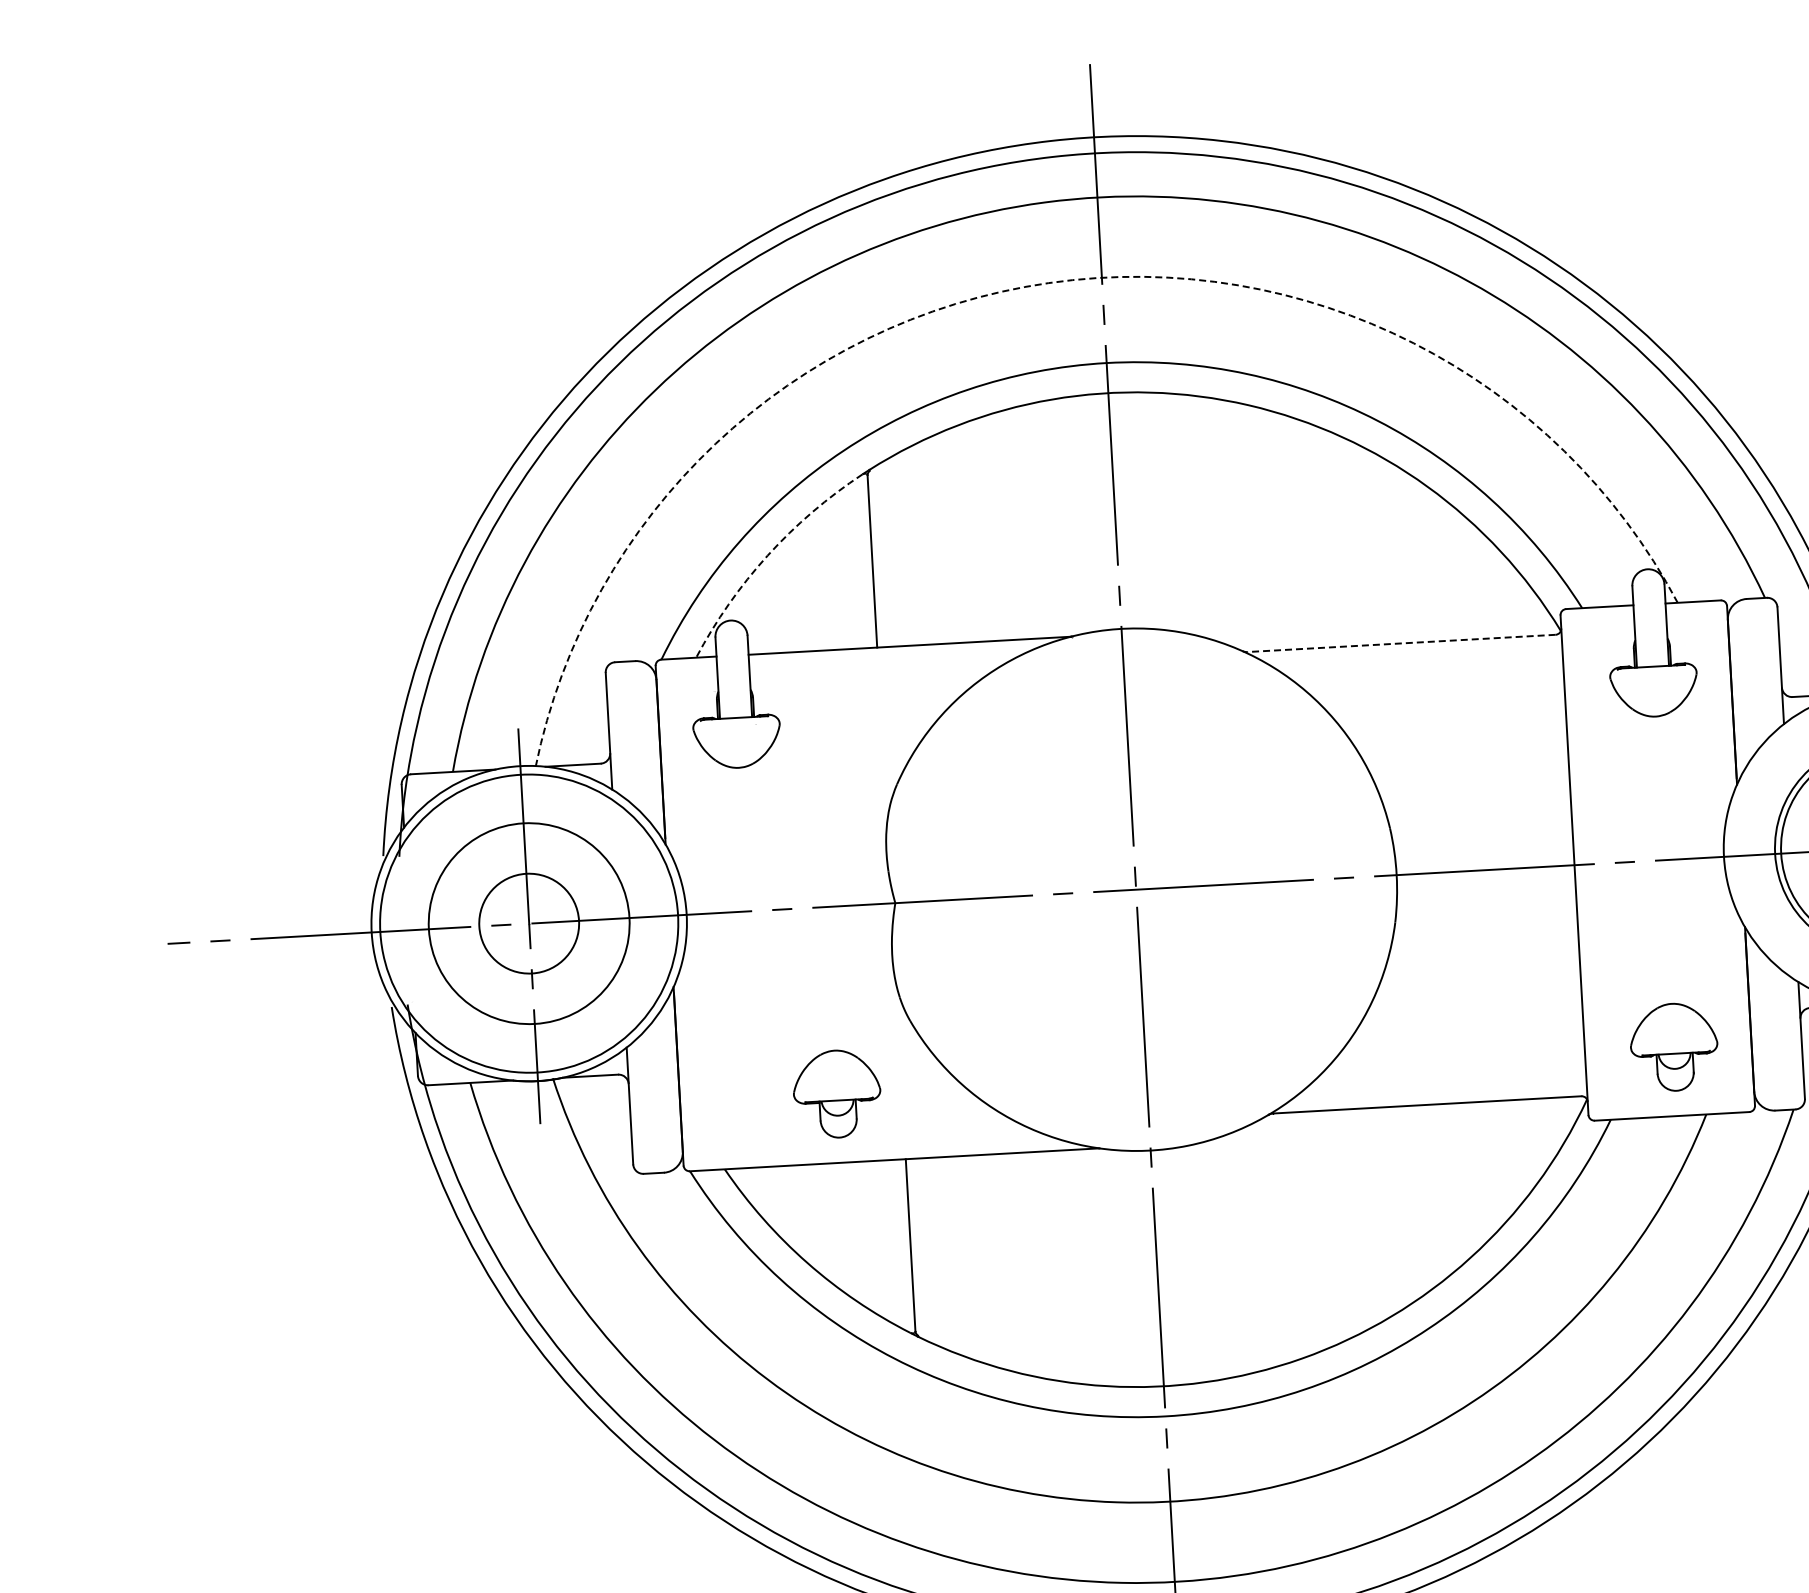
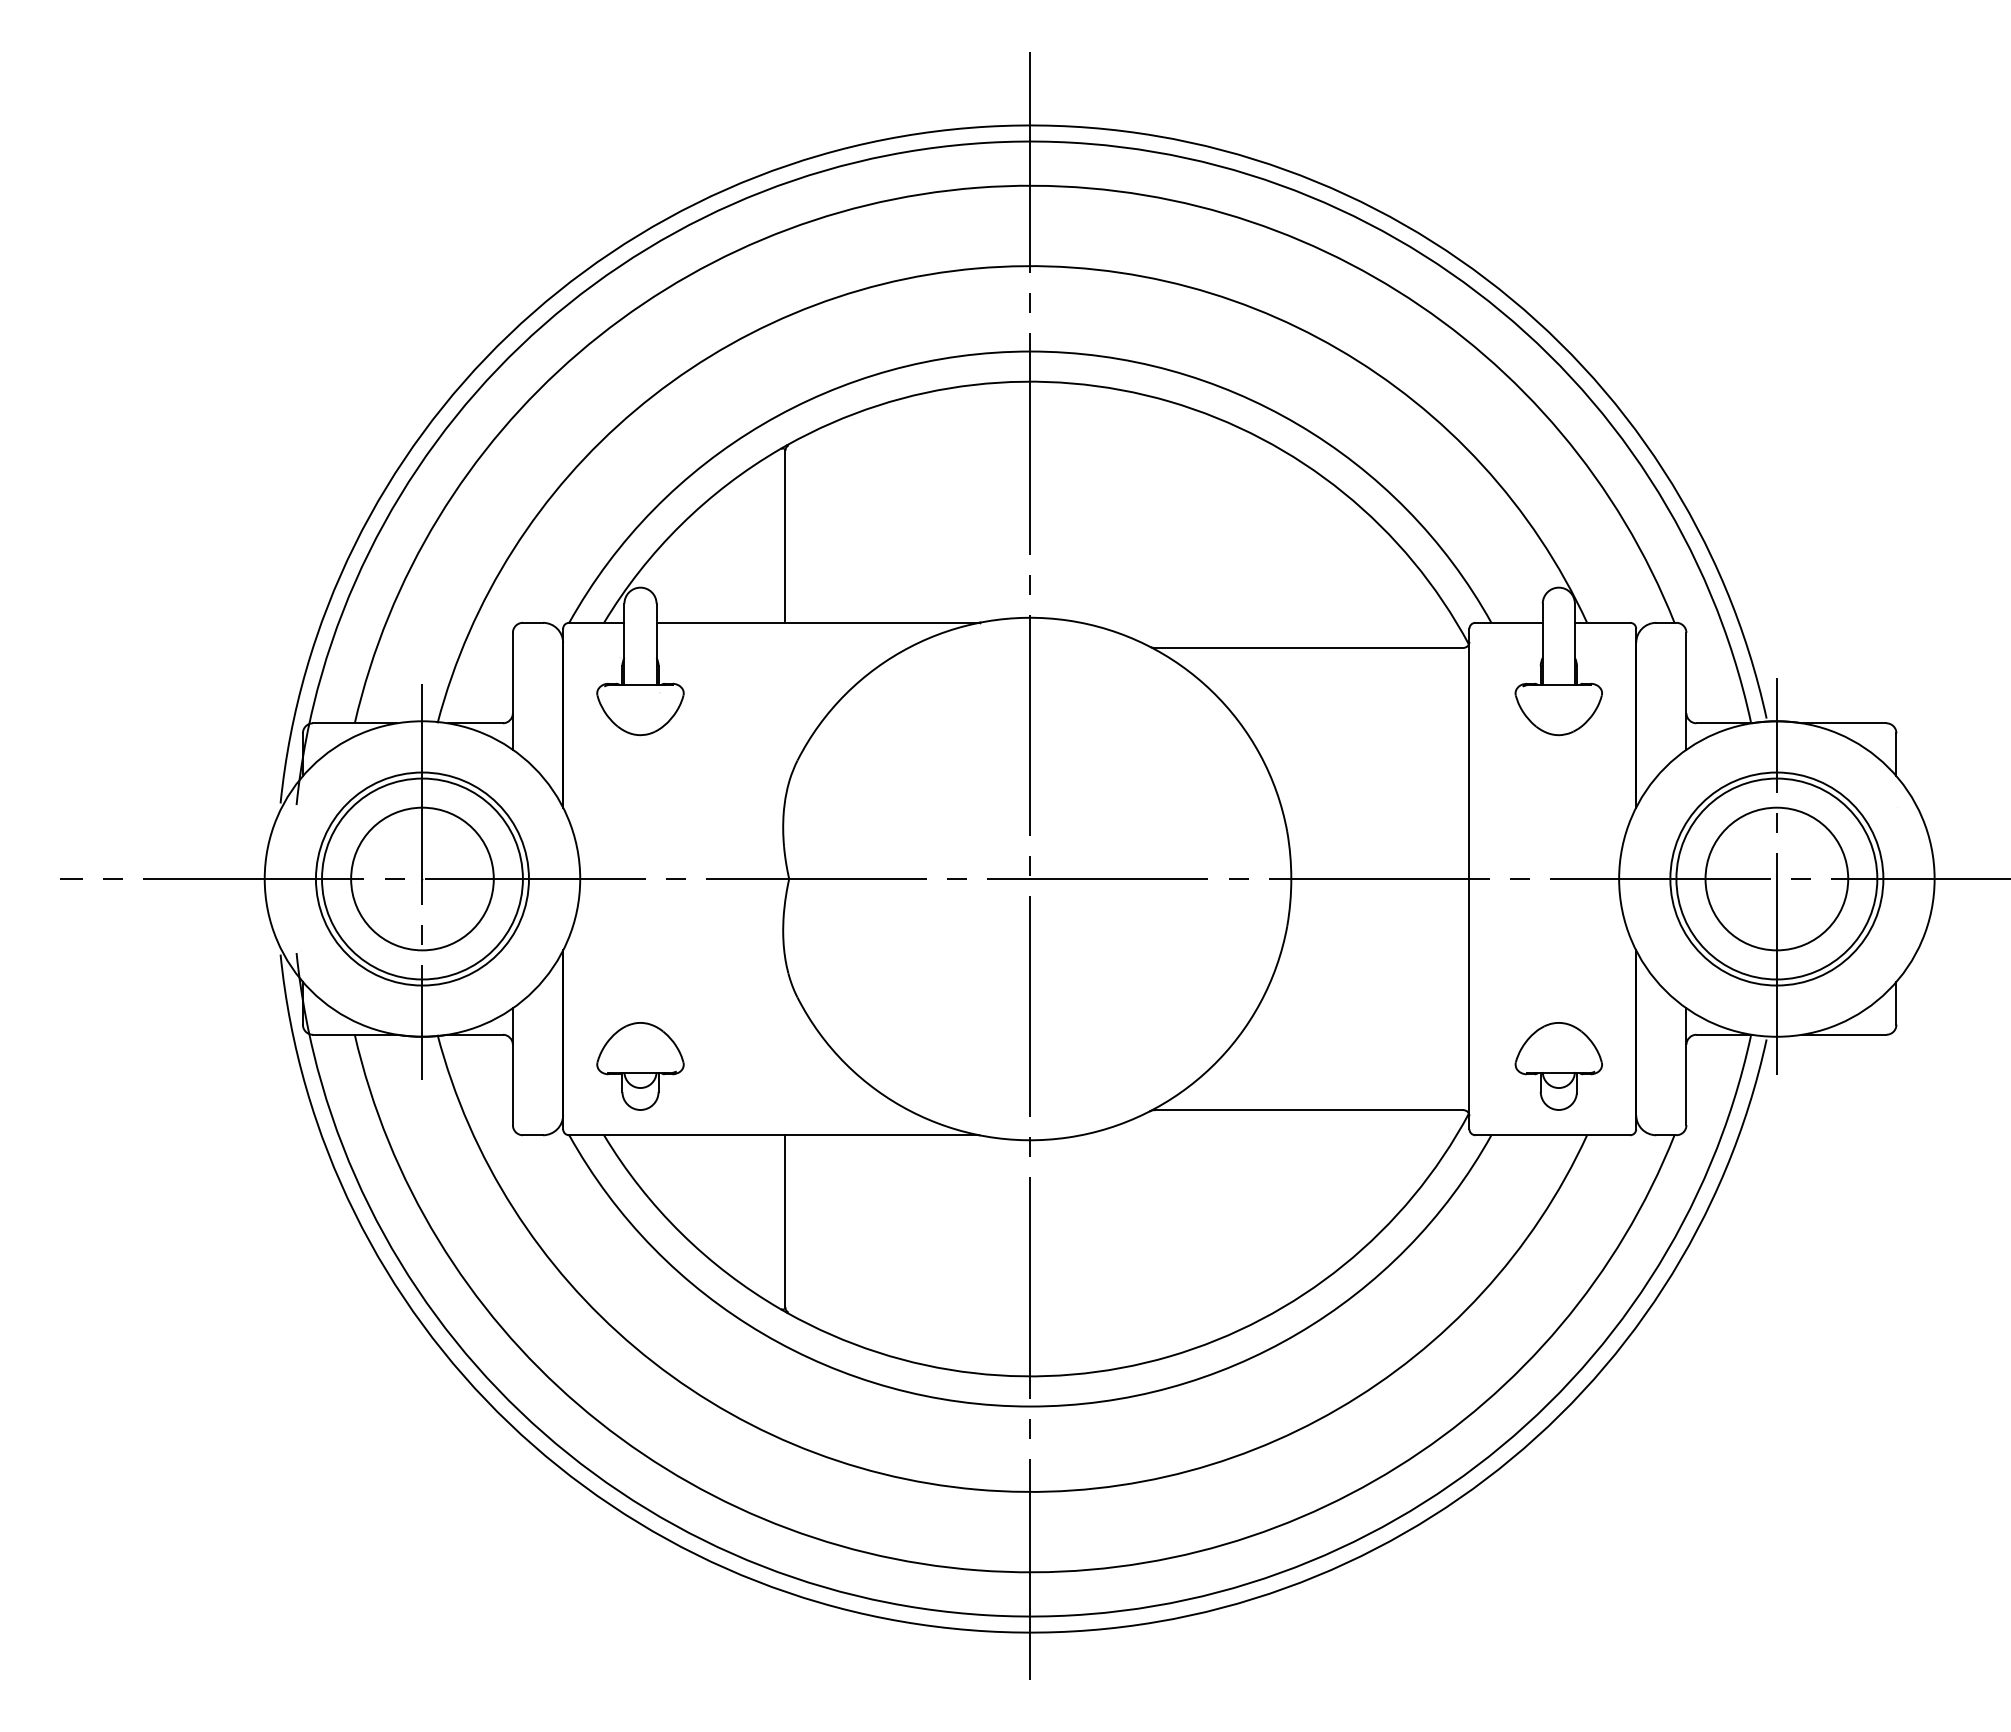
arc: (1048, 283) -> (976, 268), dashed -> solid
arc: (768, 555) -> (681, 524), dashed -> solid
line: (1400, 643) -> (1308, 647), dashed -> solid
circle: (528, 923) -> (421, 878), size x0.71
circle: (529, 923) -> (422, 878), size x1.43
part: (837, 1094) -> (640, 1066), moved

